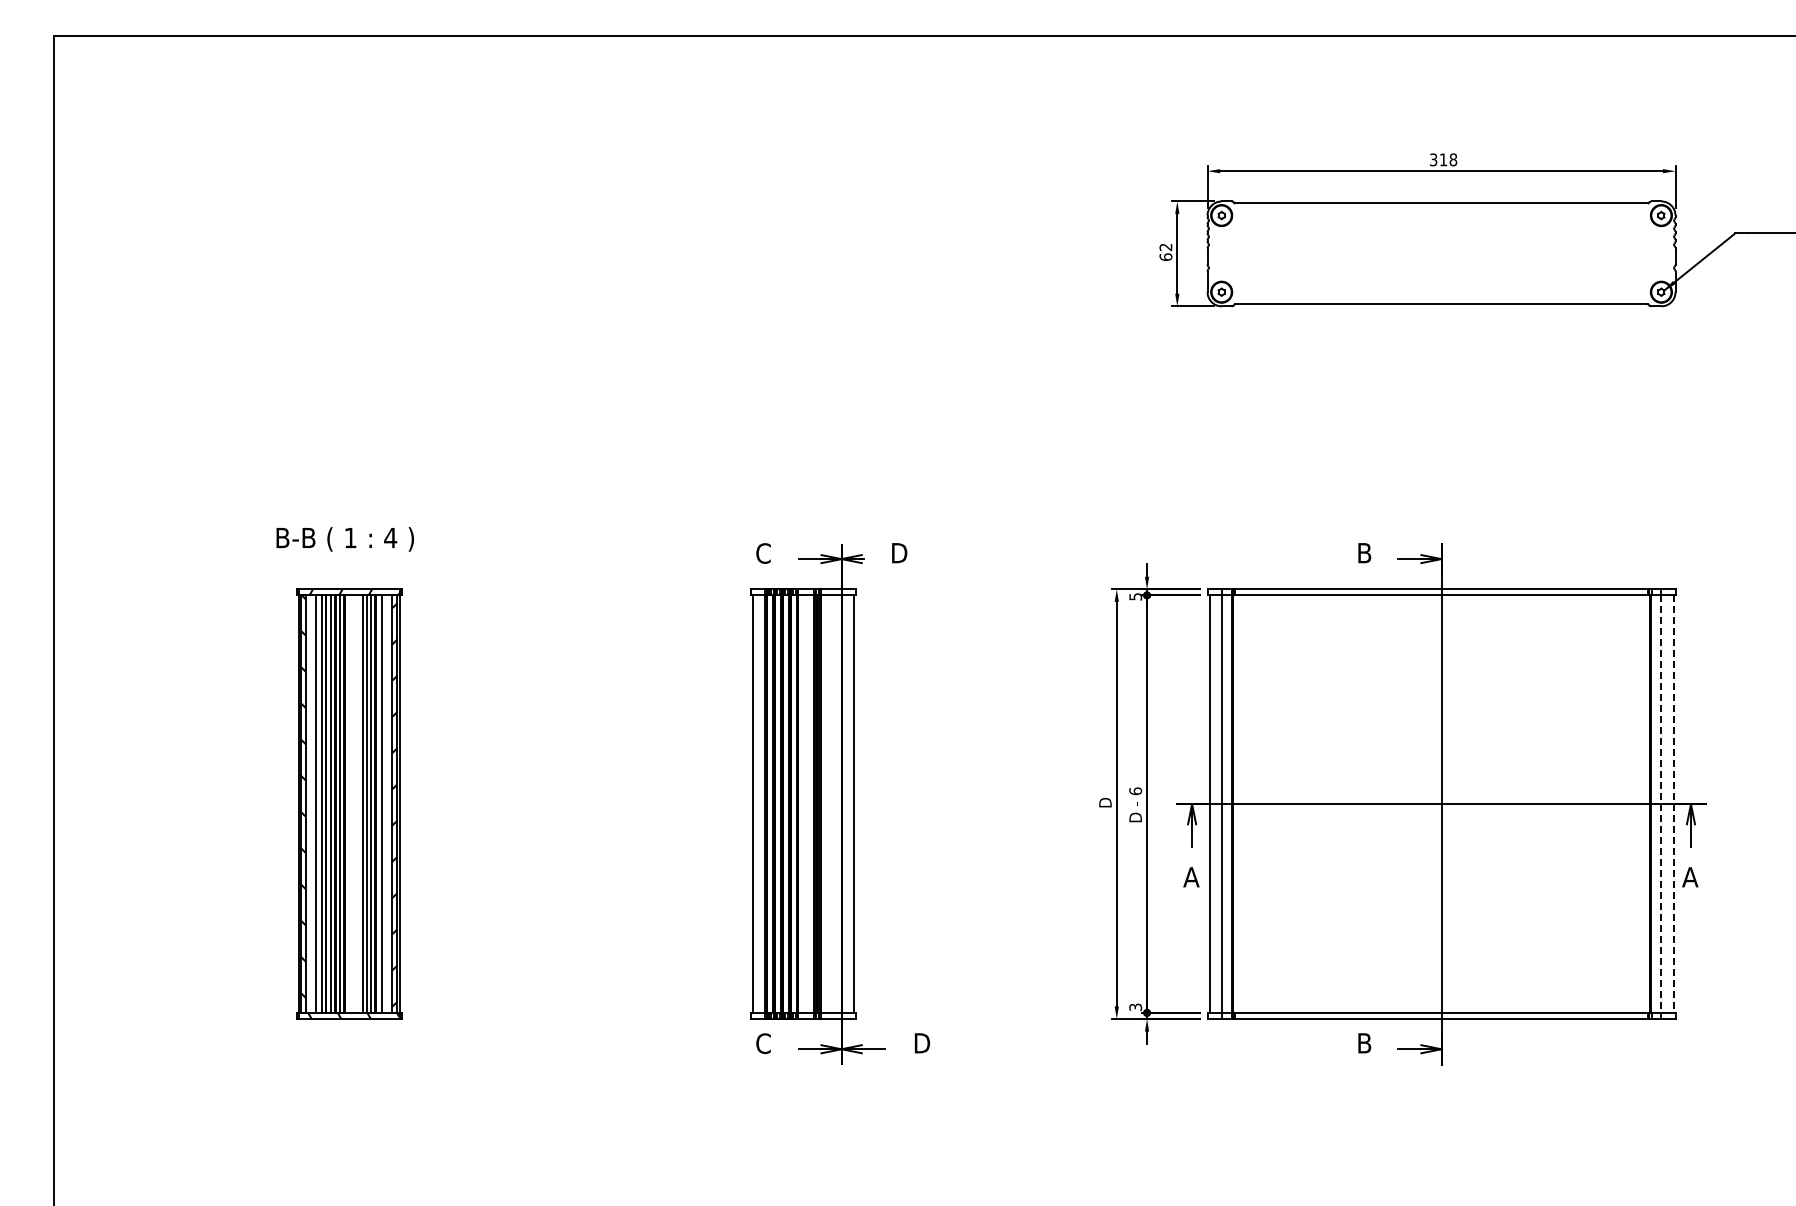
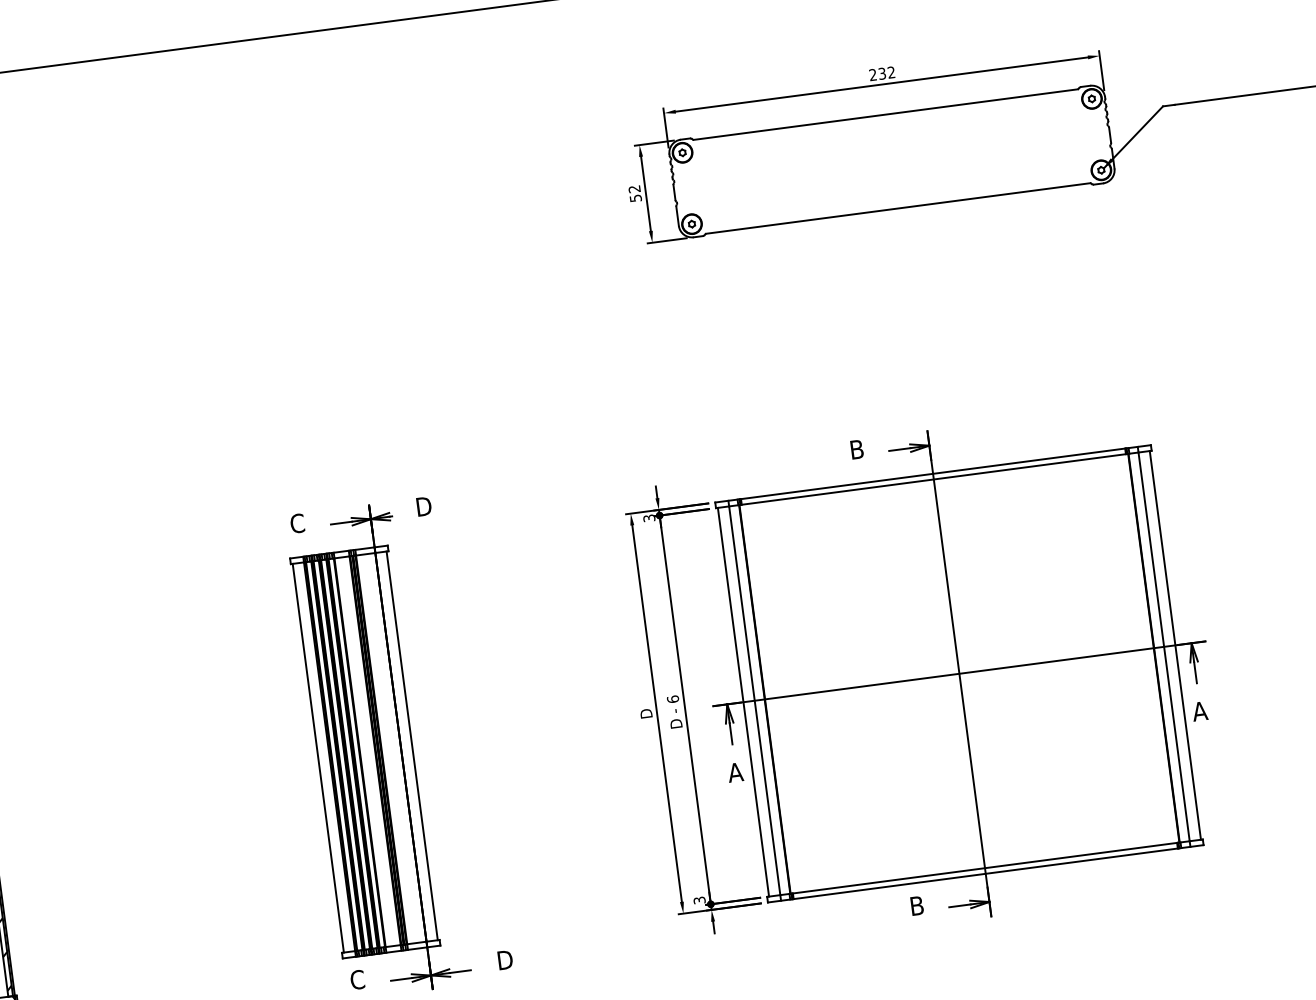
text: (1443, 159) -> (882, 73), 318 -> 232
text: (1165, 256) -> (635, 197), 62 -> 52
text: (1134, 596) -> (648, 518), 5 -> 3
line: (1661, 804) -> (1164, 647), dashed -> solid
line: (1673, 804) -> (1175, 645), dashed -> solid

